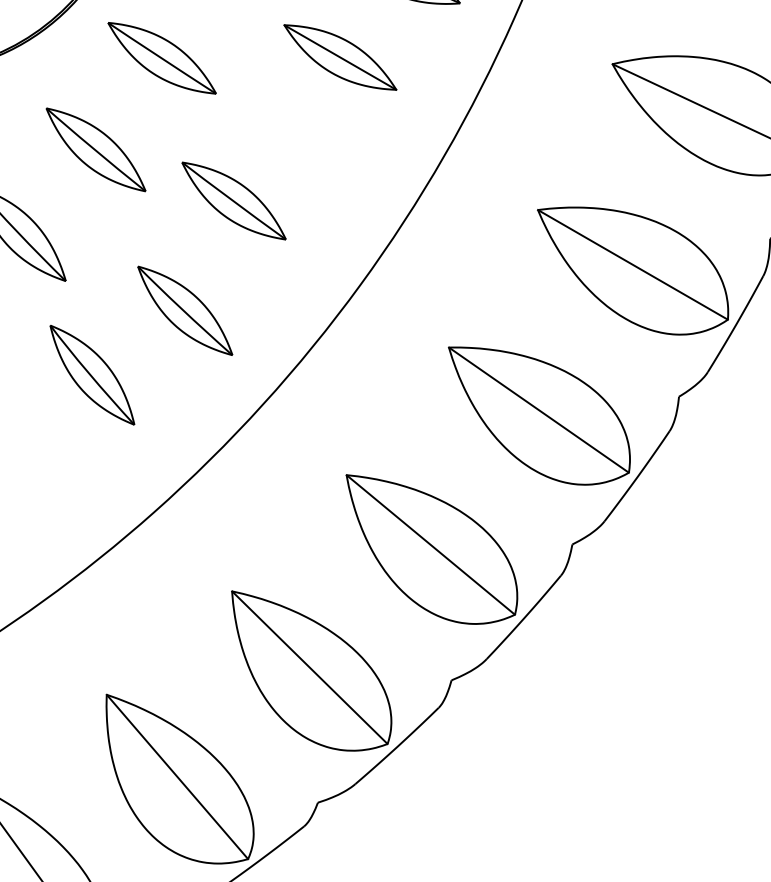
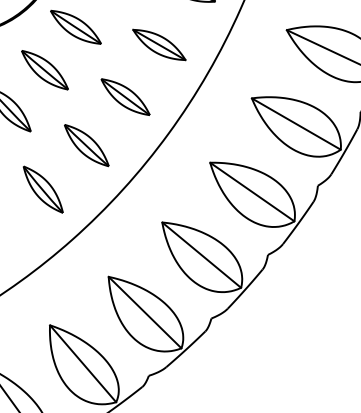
part: (340, 56) -> (159, 44), moved
part: (233, 199) -> (125, 96), moved
part: (90, 374) -> (42, 189), moved

